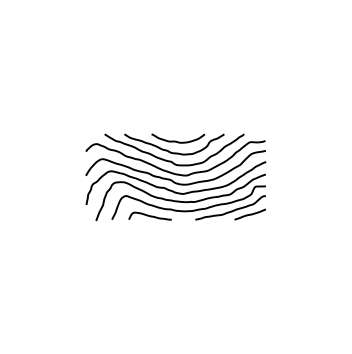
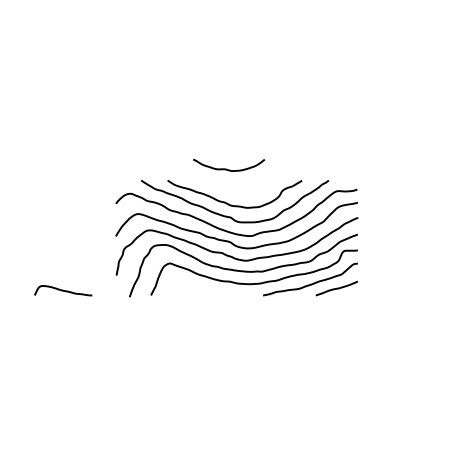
curve: (176, 140) -> (226, 168), moved
curve: (150, 216) -> (63, 290), moved

